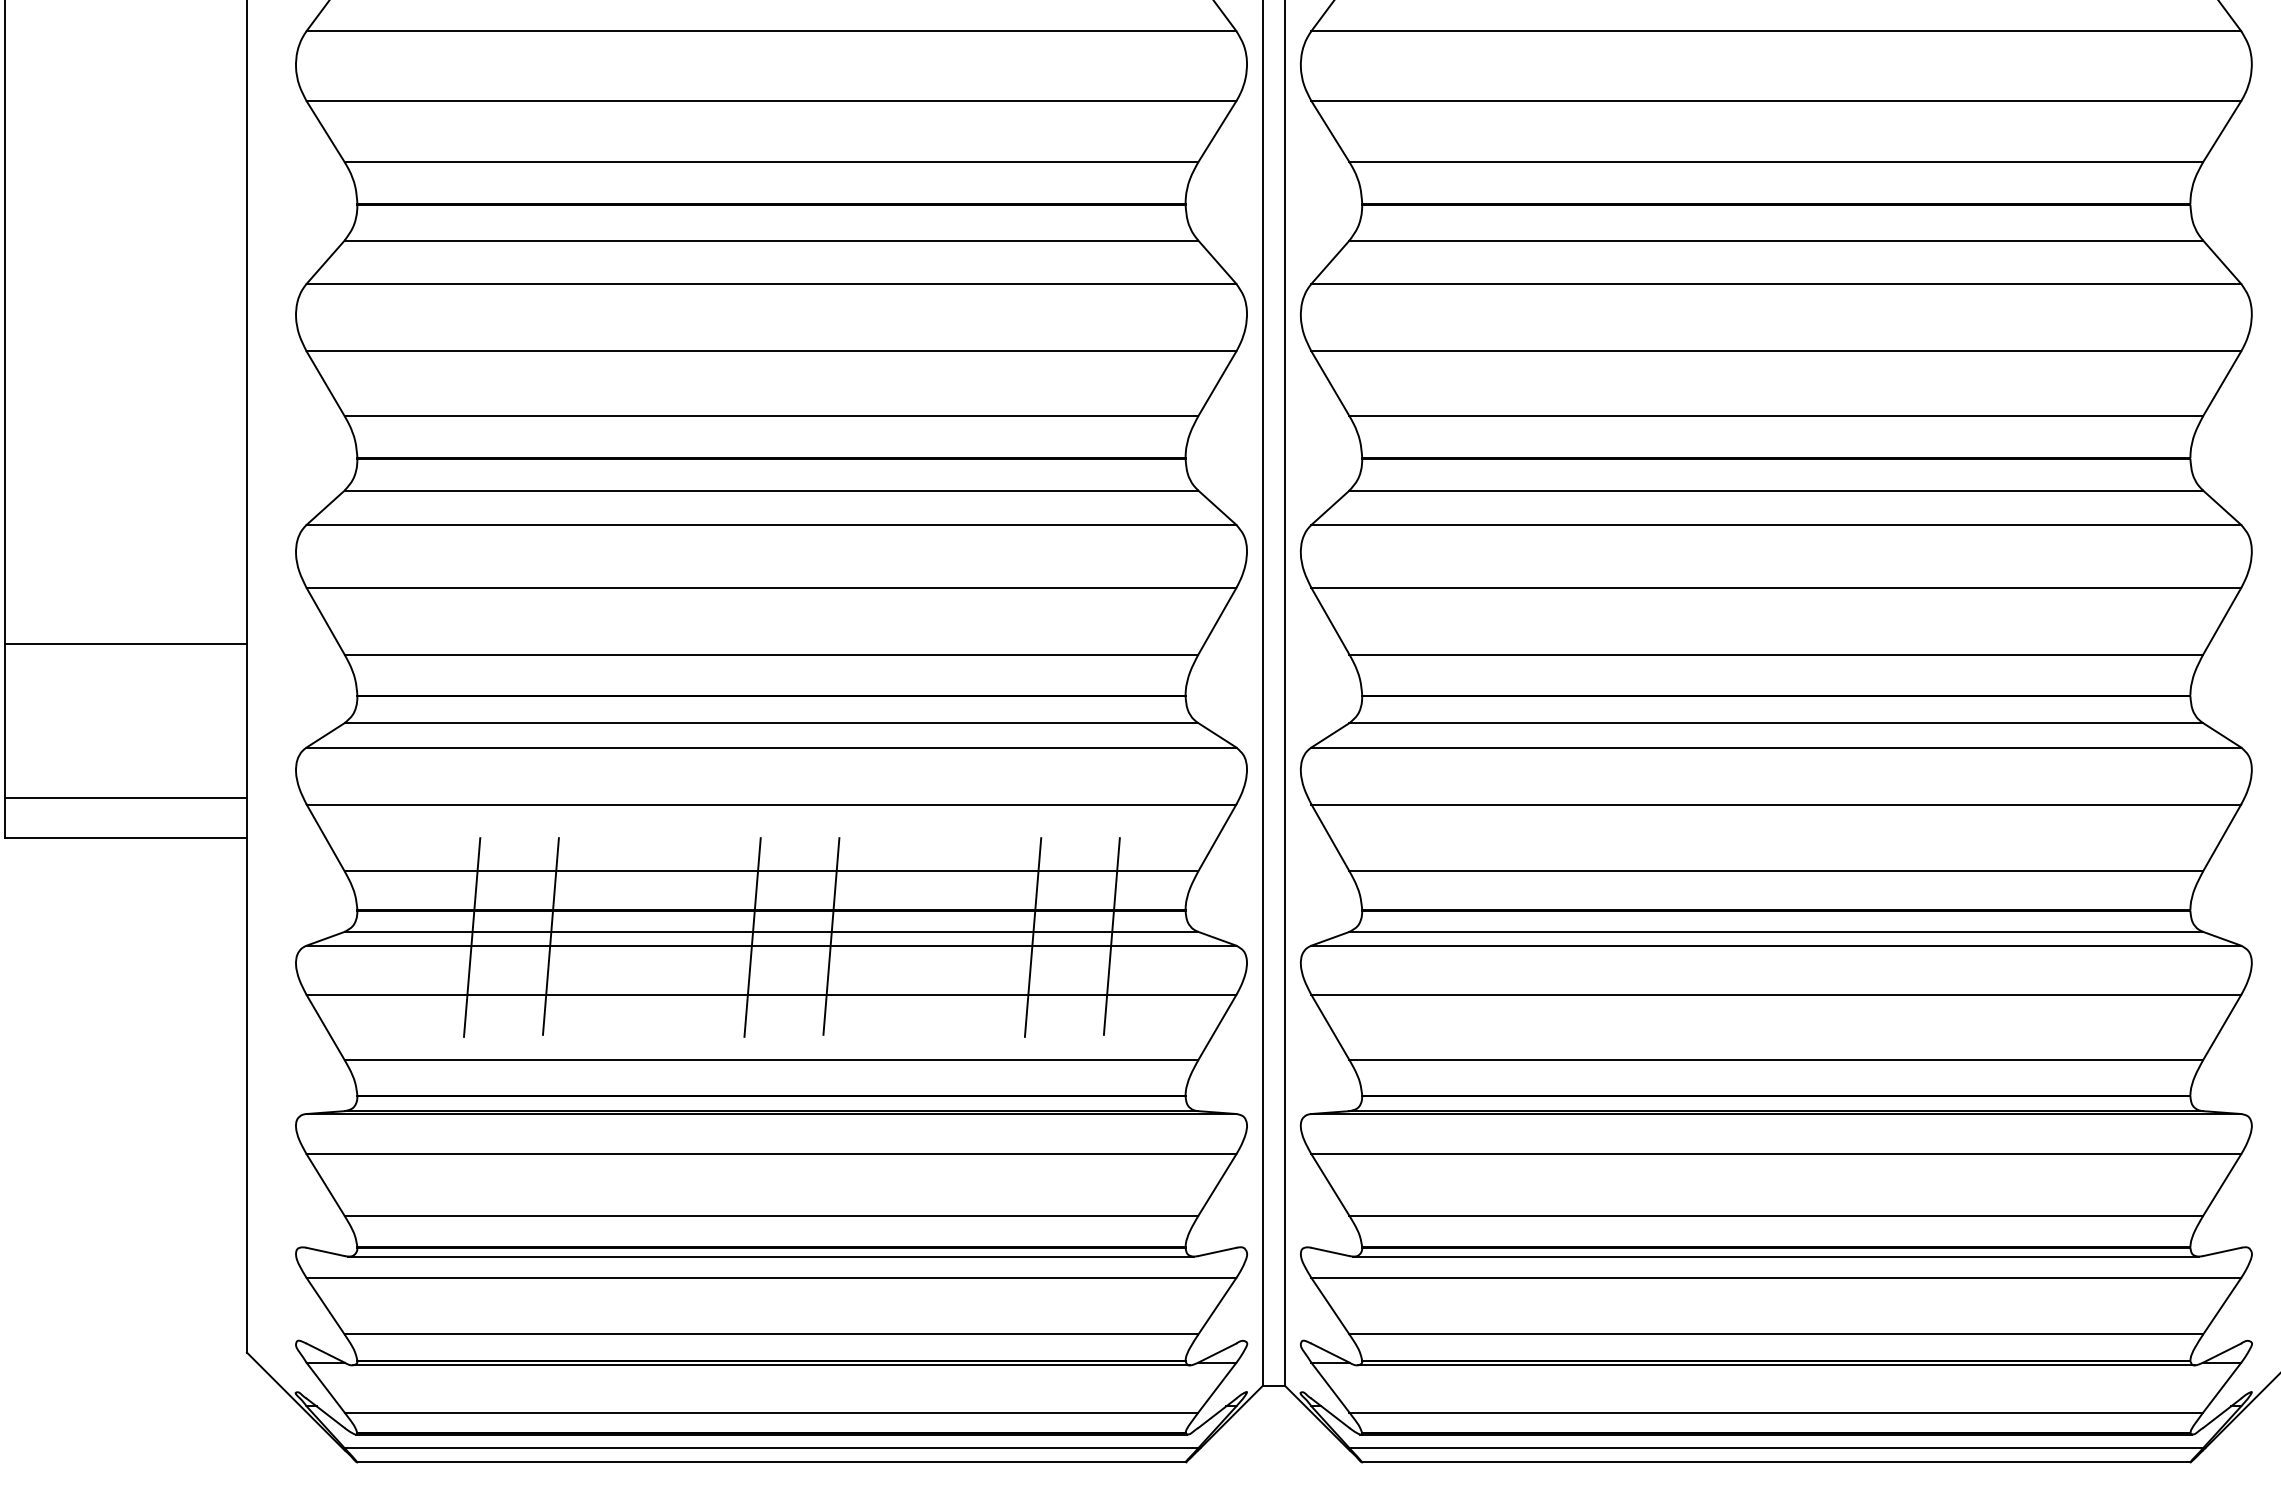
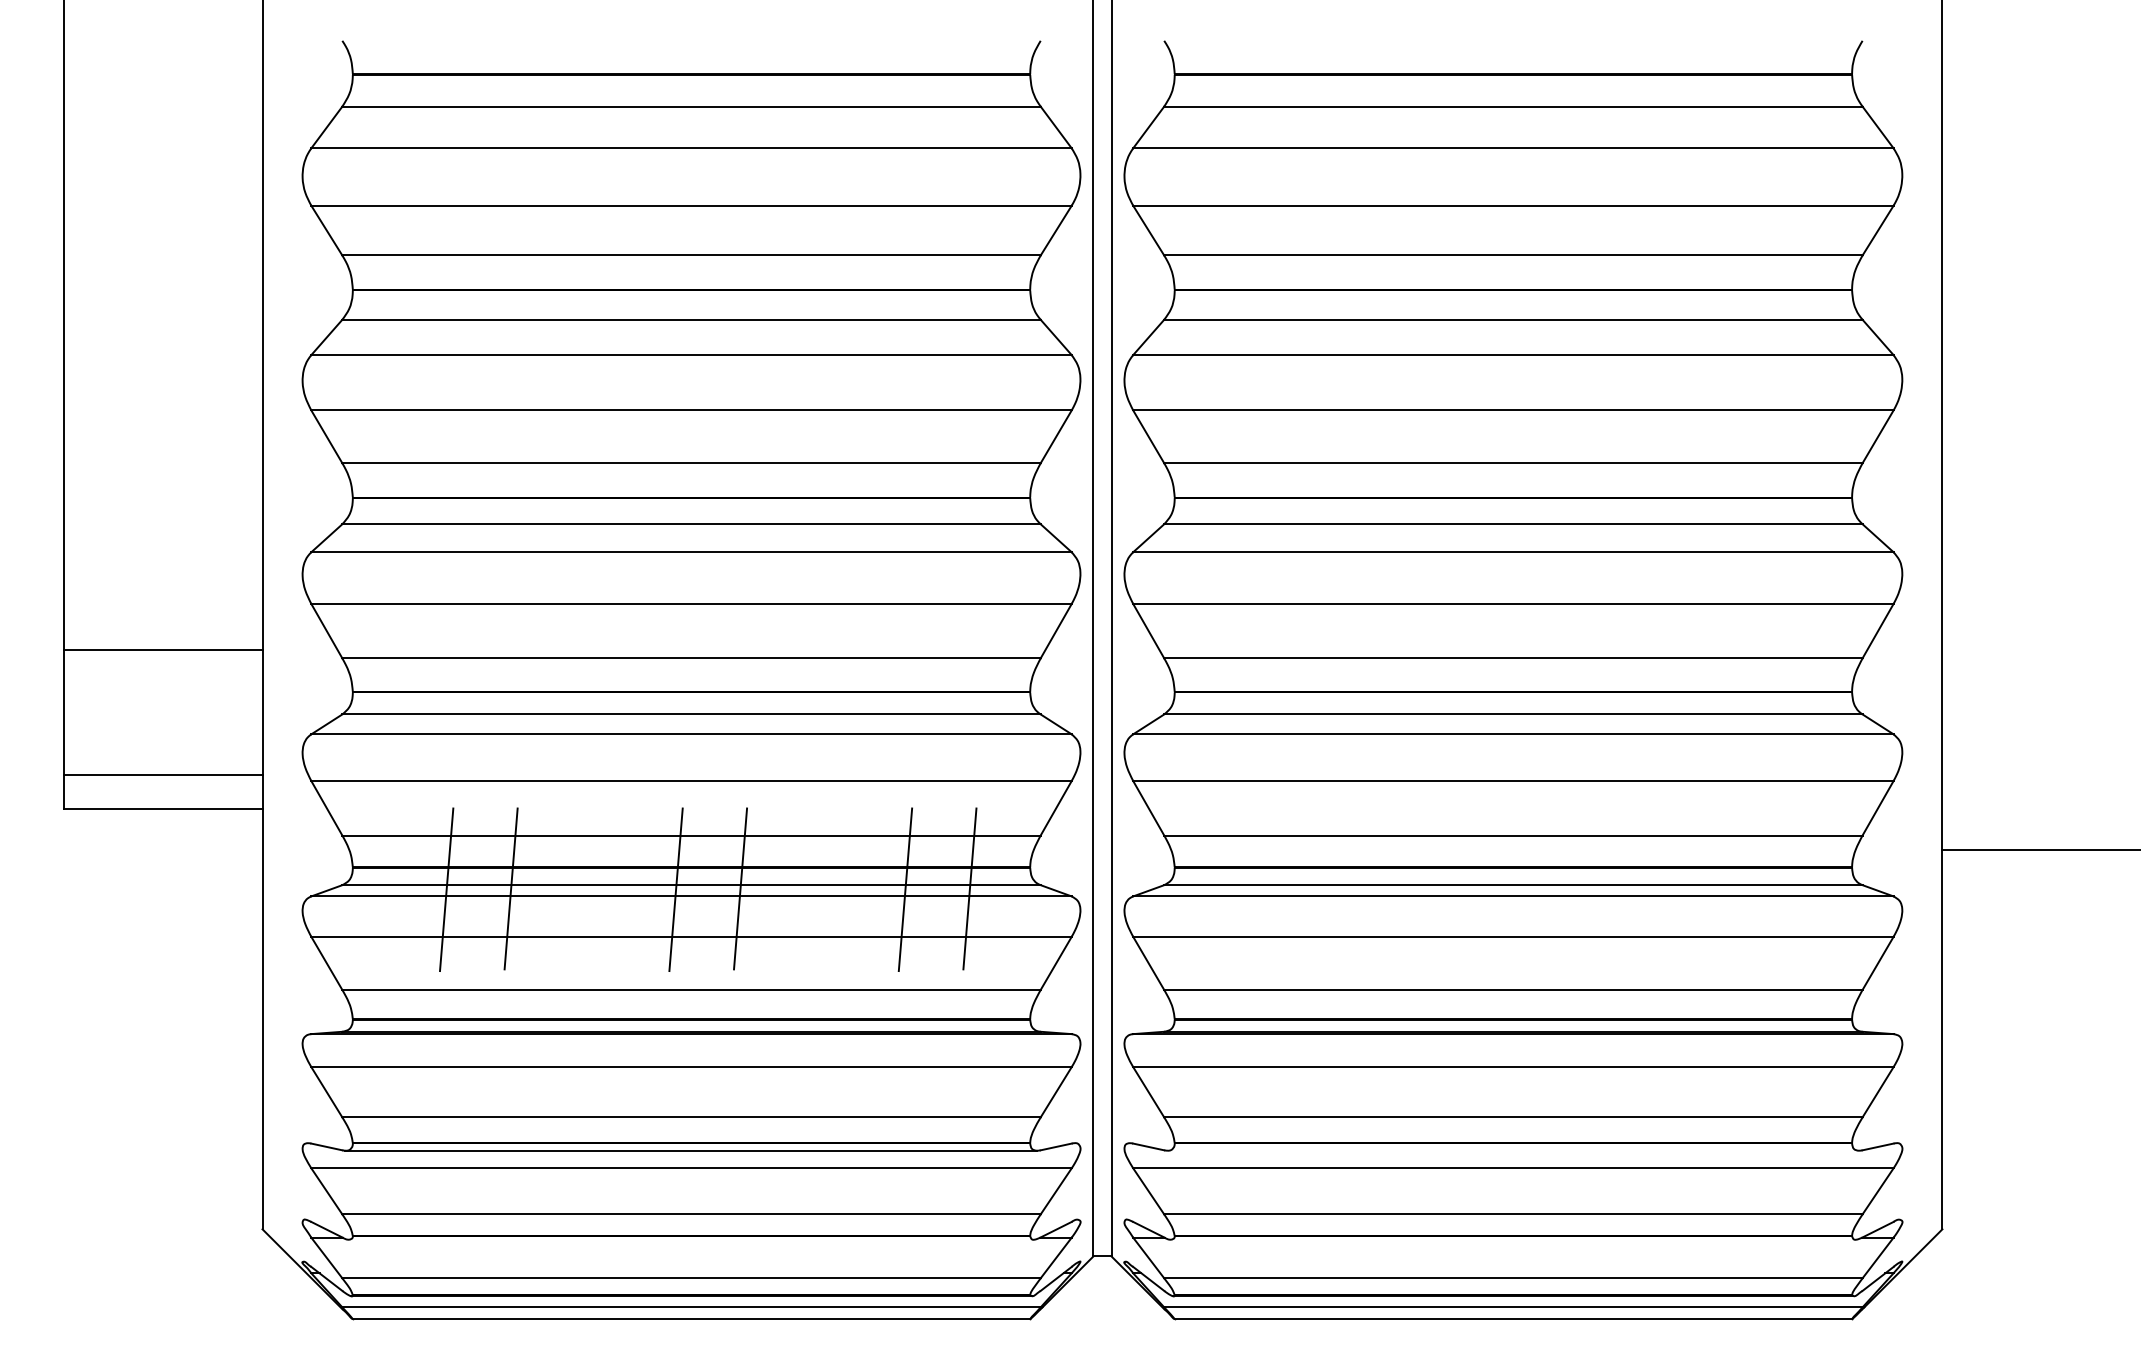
line: (1776, 1256) -> (1513, 1150), removed
line: (771, 1365) -> (691, 1239), removed
line: (1776, 1365) -> (1513, 1239), removed

